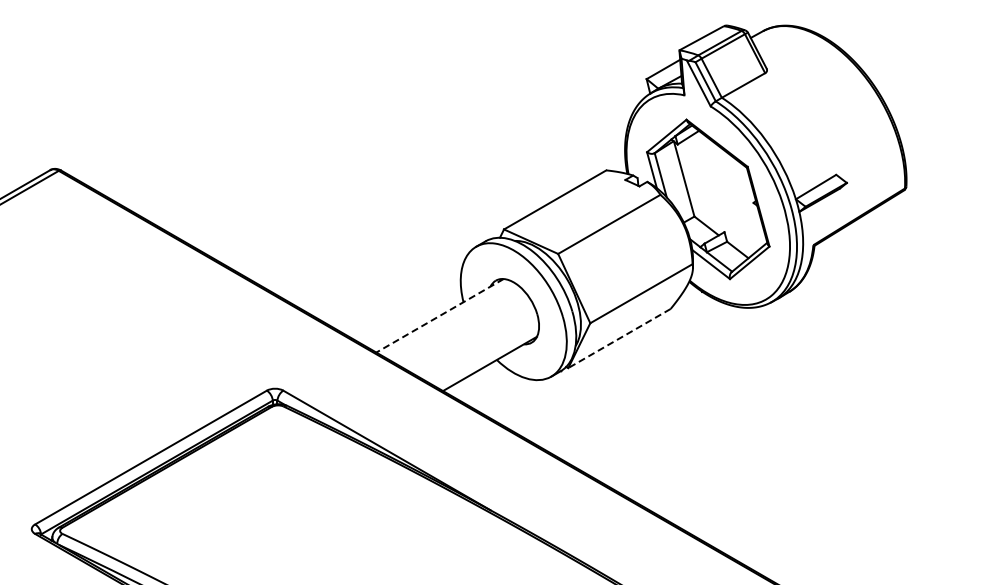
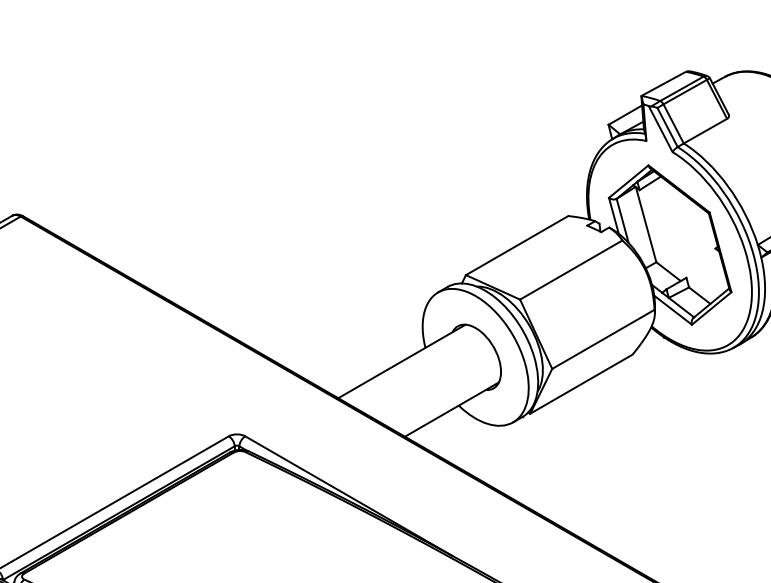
line: (440, 315) -> (402, 361), dashed -> solid
line: (619, 338) -> (581, 384), dashed -> solid

